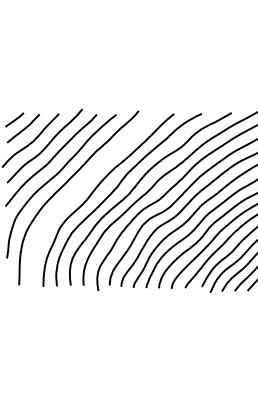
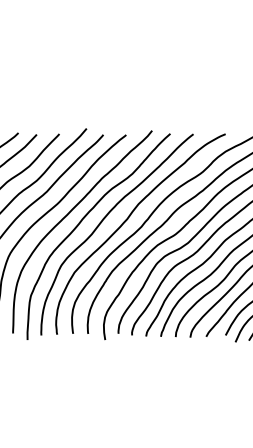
curve: (78, 189) -> (82, 222), added

